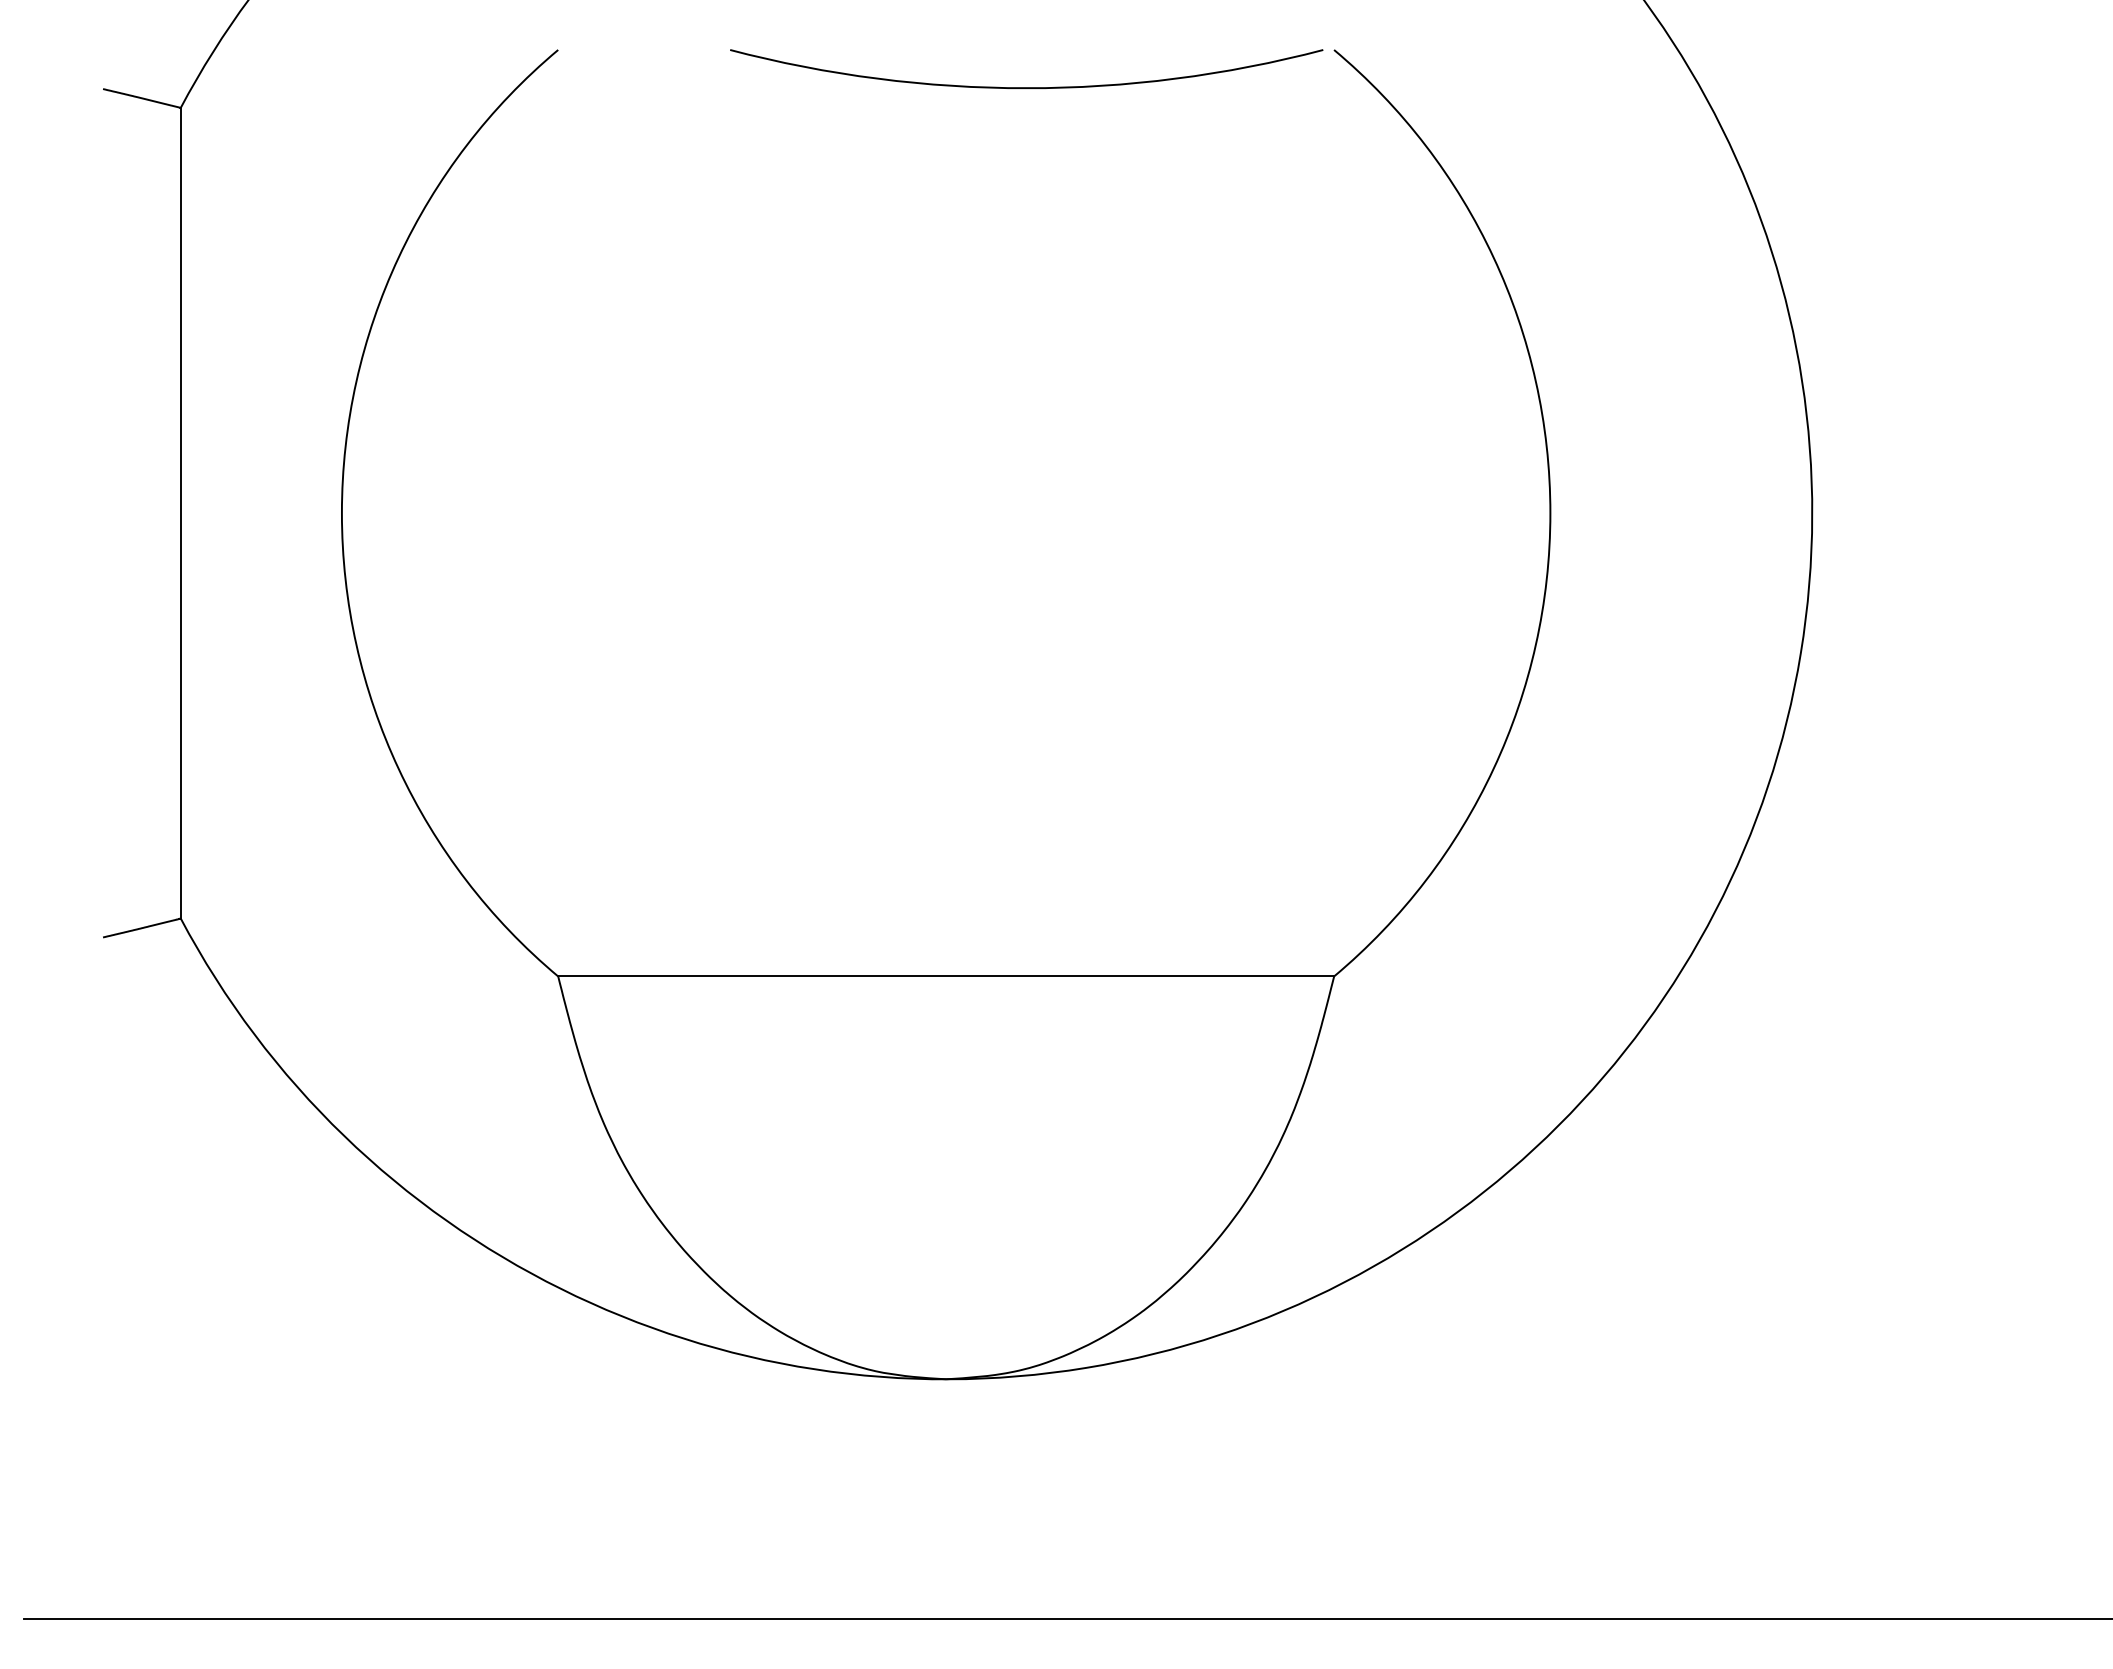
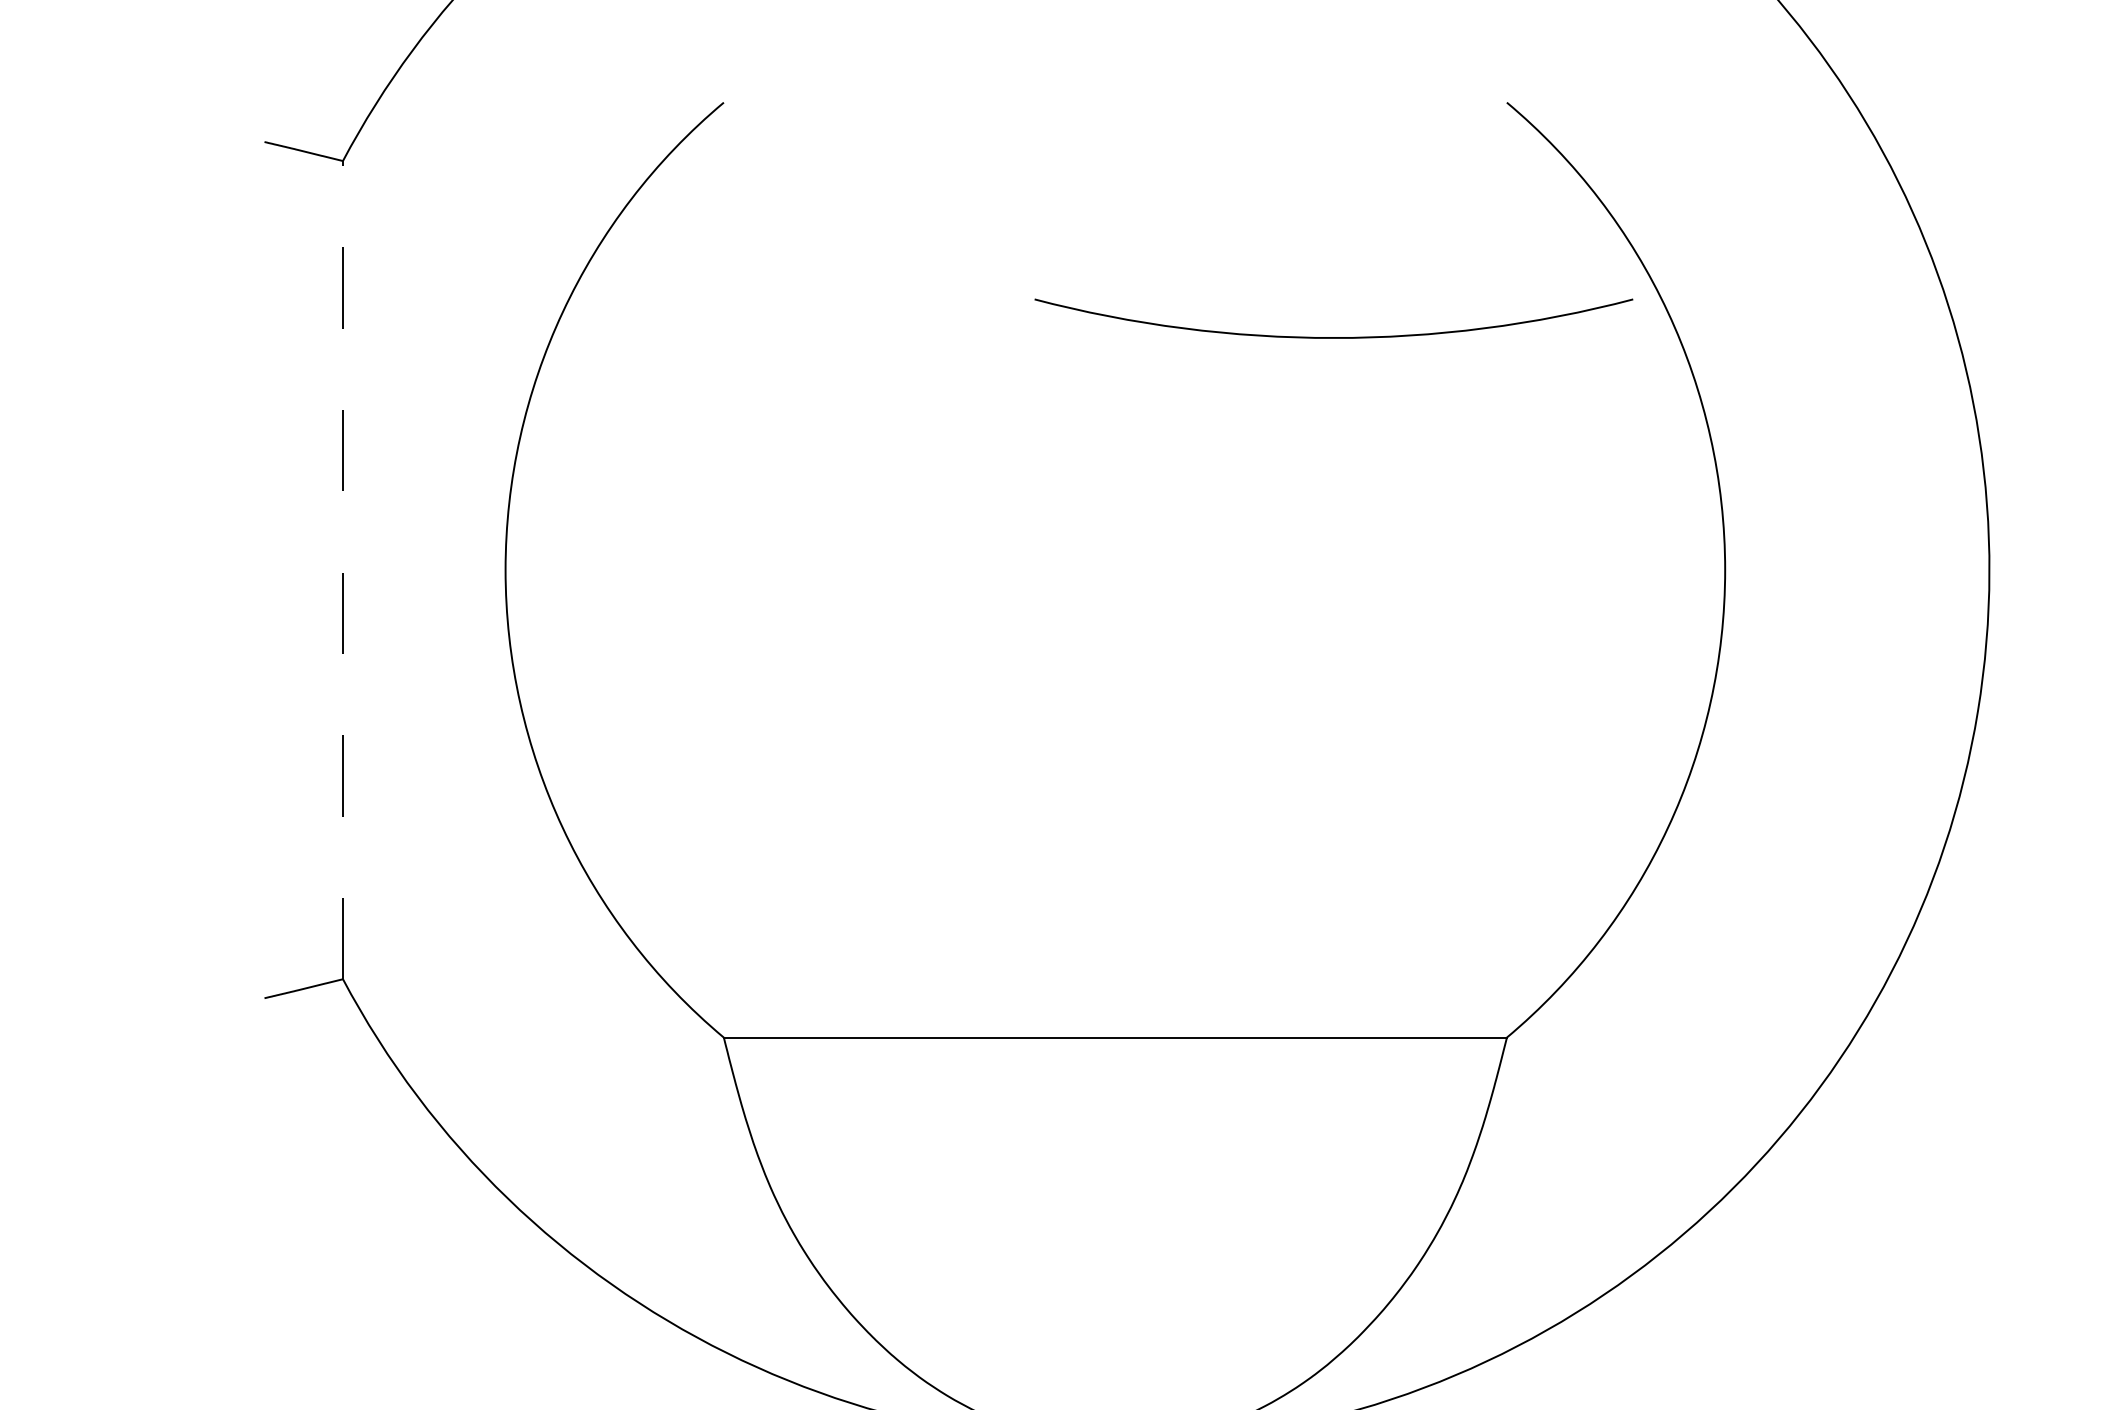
arc: (1026, 87) -> (1333, 337), moved
line: (180, 512) -> (342, 569), solid -> dashed

